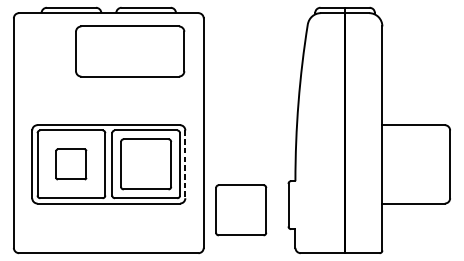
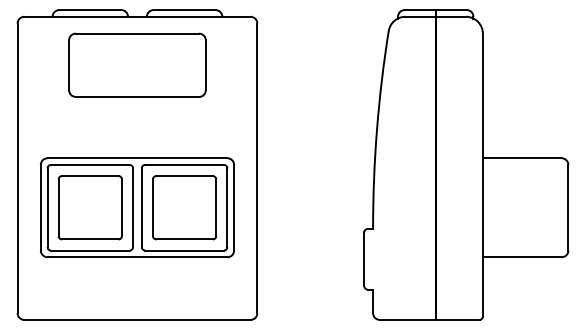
part: (130, 50) -> (137, 64), moved
part: (70, 164) -> (89, 207), size x1.67
line: (185, 164) -> (234, 207), dashed -> solid
part: (241, 210) -> (304, 265), removed

